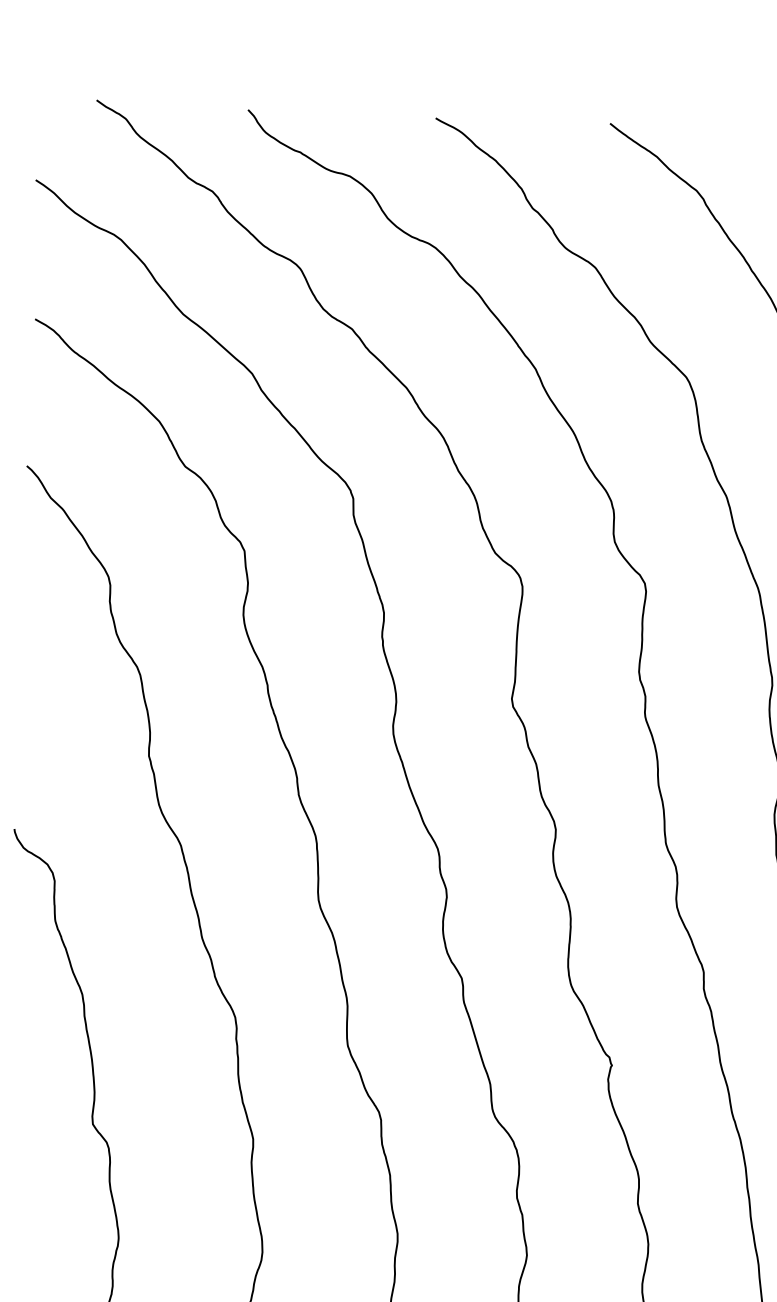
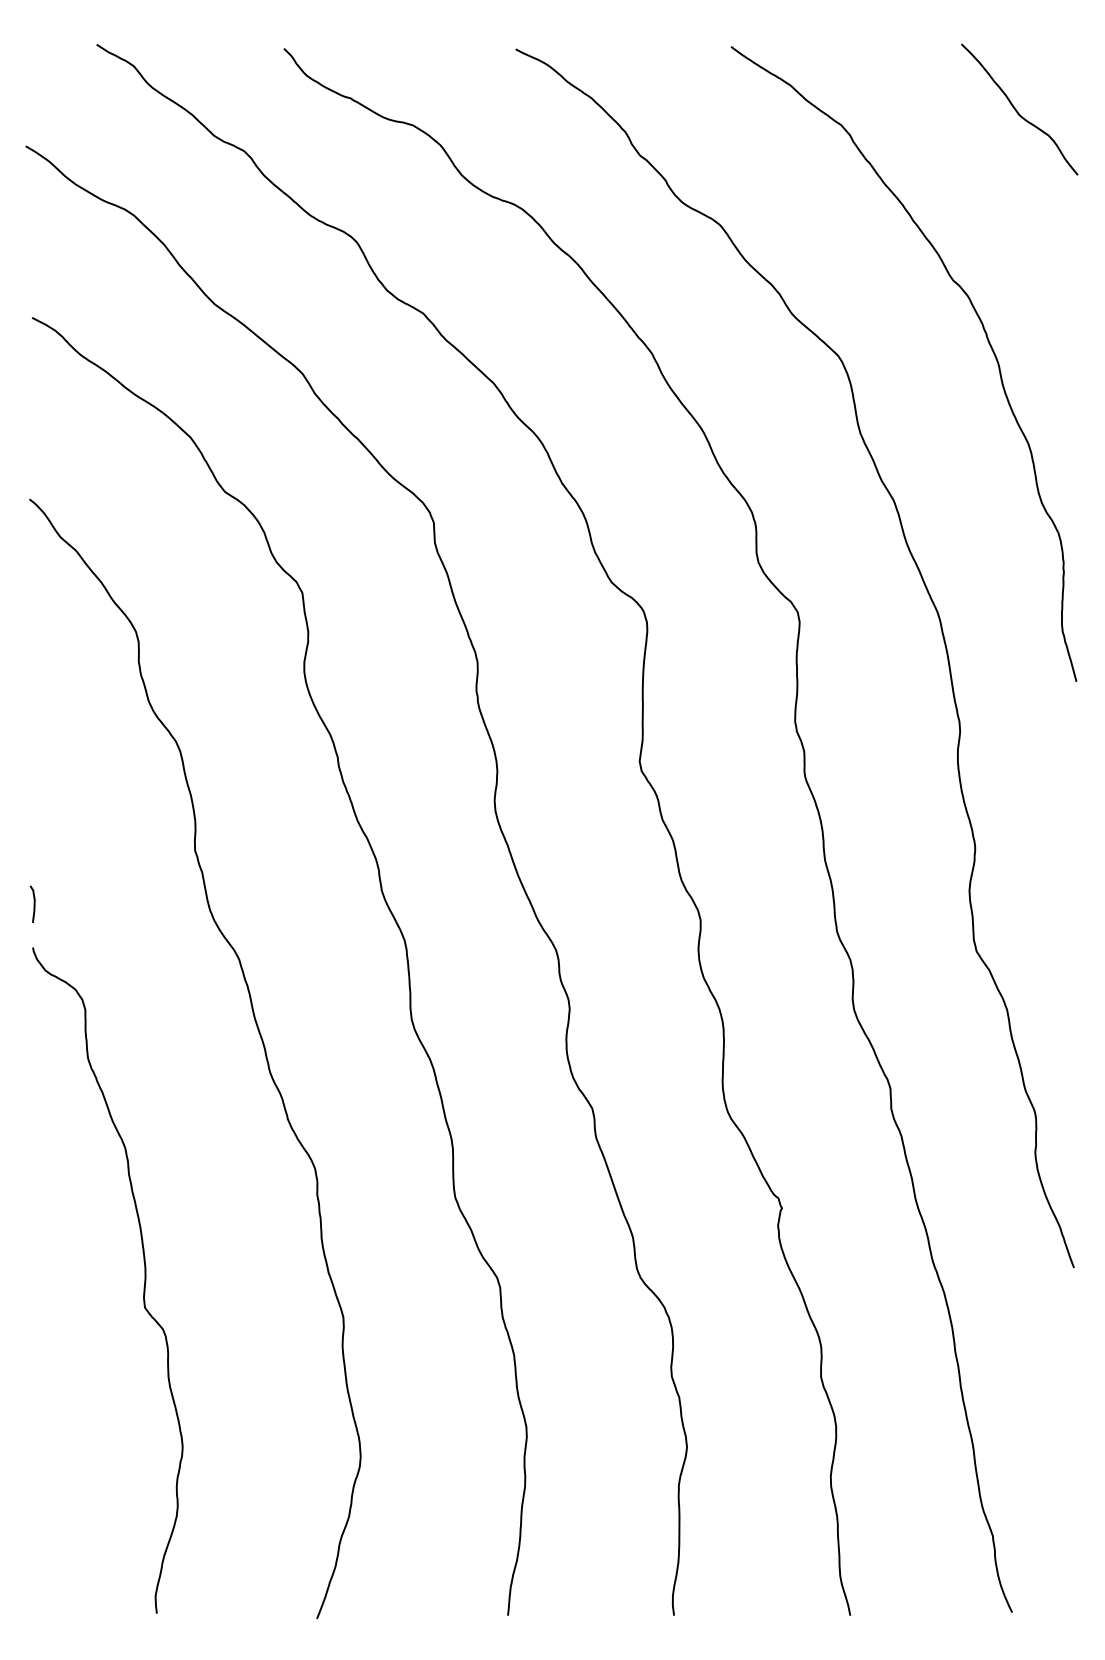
curve: (16, 793) -> (33, 903), added

